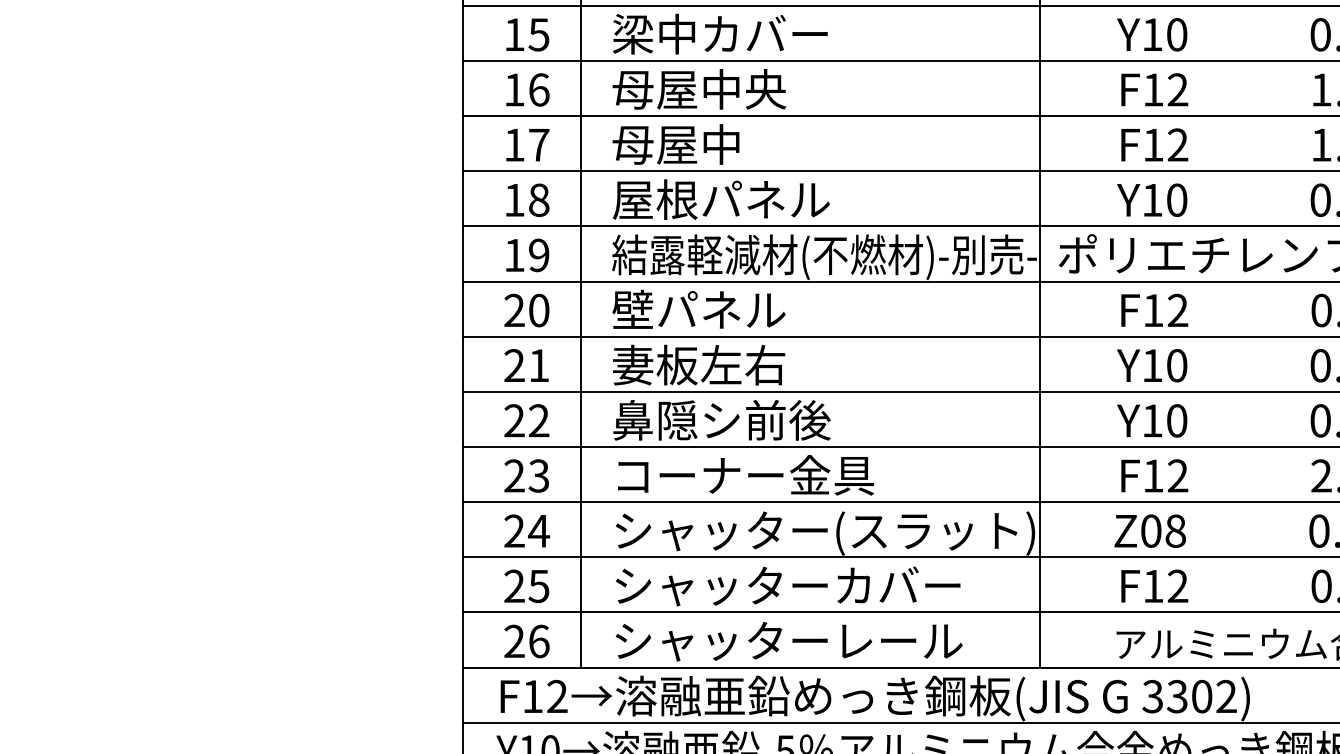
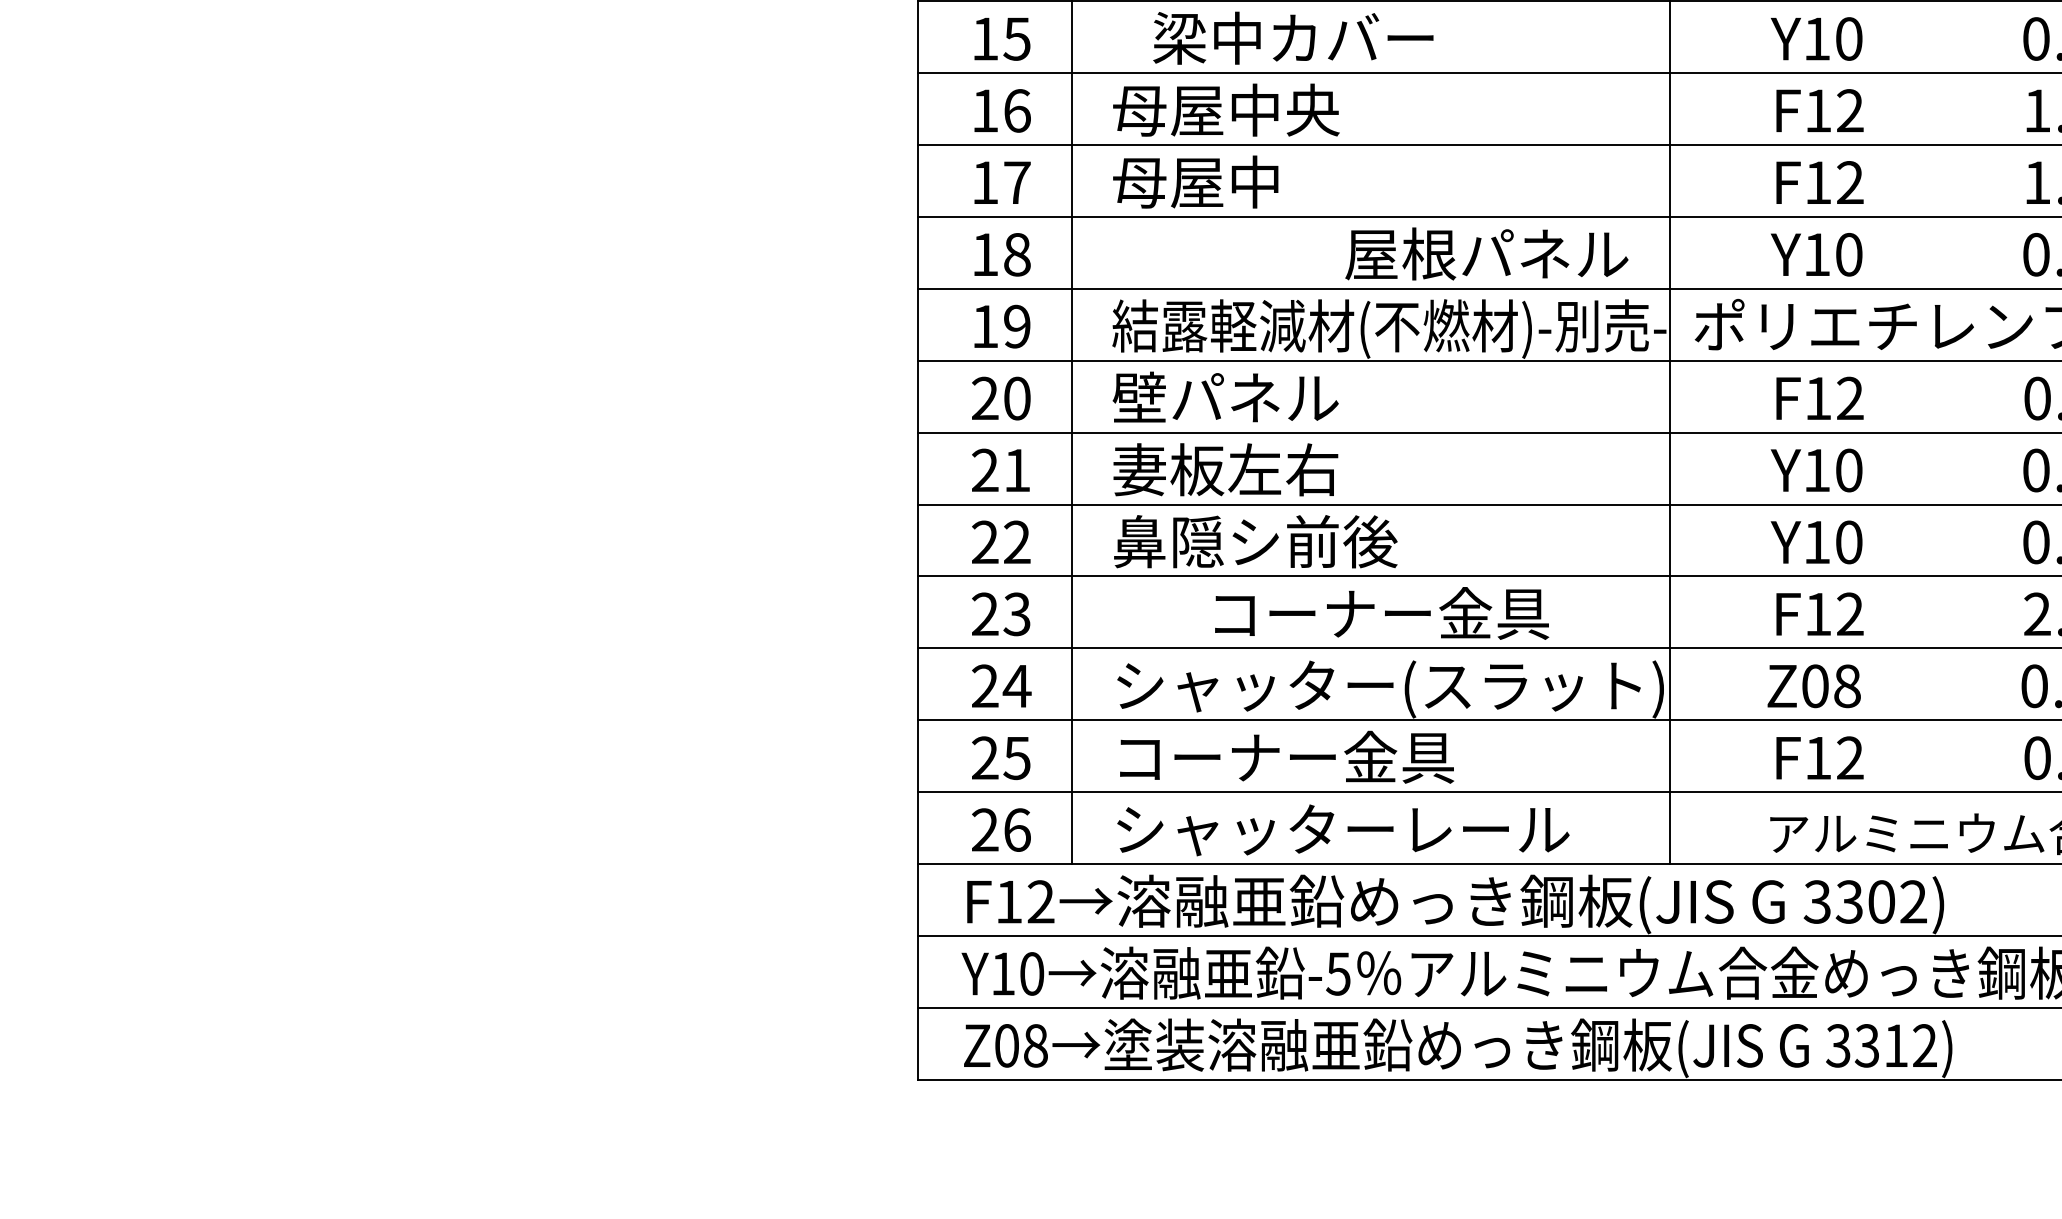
text: (720, 33) -> (1293, 37), moved
text: (721, 199) -> (1486, 253), moved
text: (746, 475) -> (1382, 613), moved
text: (787, 585) -> (1341, 757), シャッターカバー -> コーナー金具

